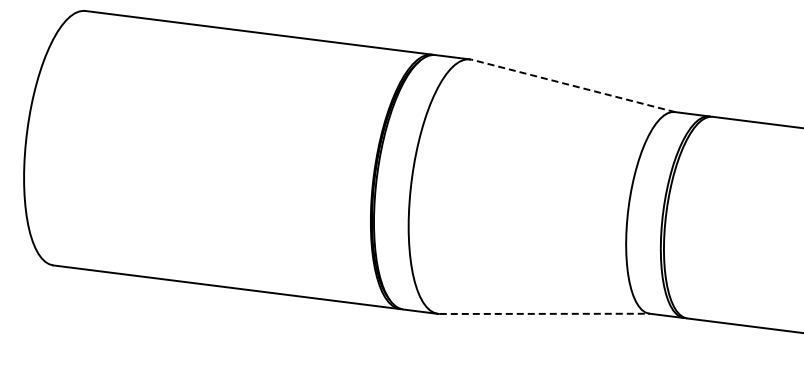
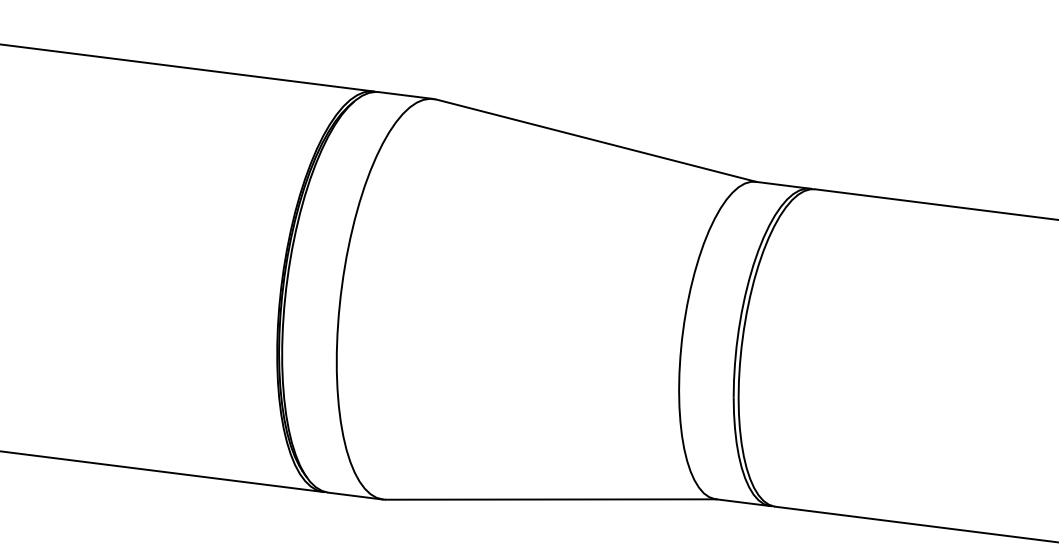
line: (573, 85) -> (596, 140), dashed -> solid
line: (545, 313) -> (552, 498), dashed -> solid

